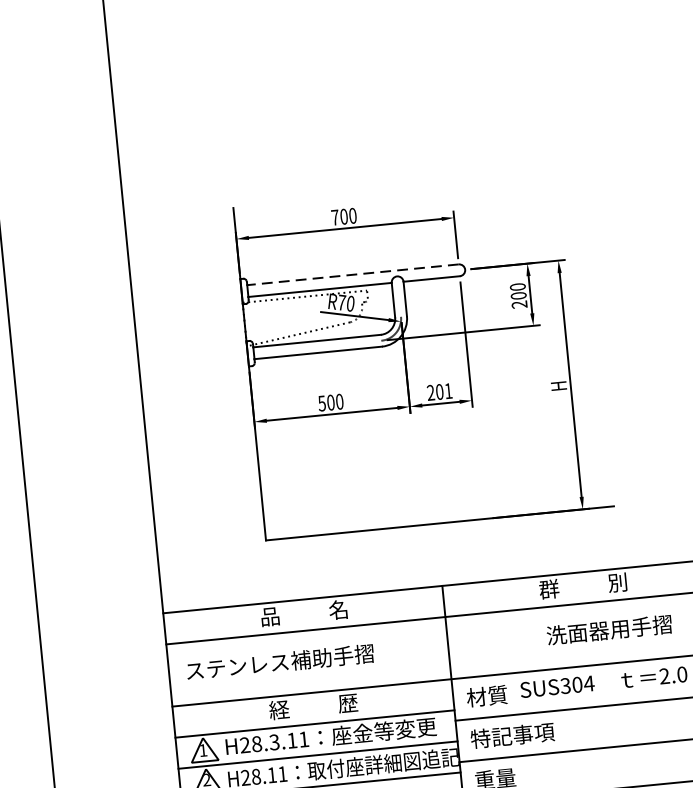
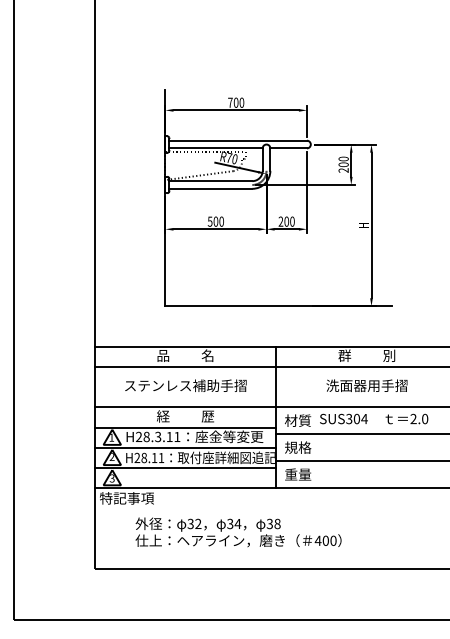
line: (353, 274) -> (238, 140), dashed -> solid
text: (448, 390) -> (292, 221), 201 -> 200
text: (608, 629) -> (366, 385), moved
text: (279, 661) -> (185, 385), moved
text: (511, 735) -> (311, 447), 特記事項 -> 規格

